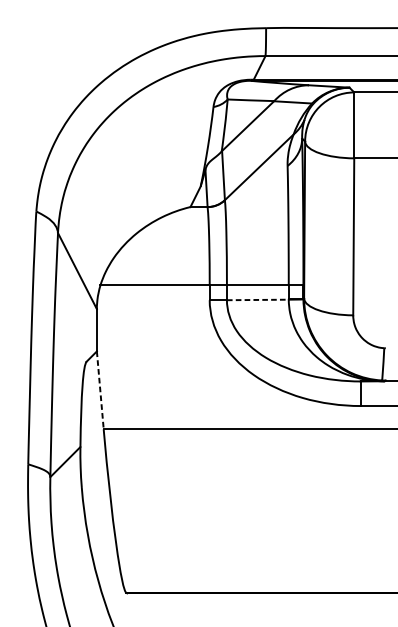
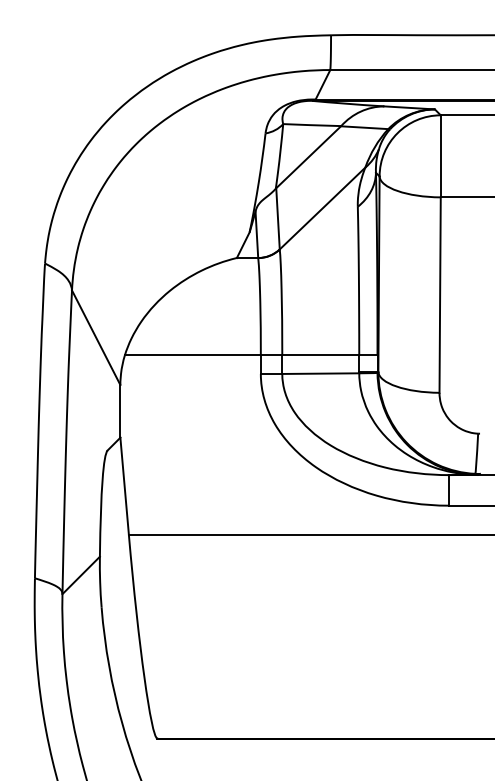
line: (258, 299) -> (321, 373), dashed -> solid
line: (100, 390) -> (124, 486), dashed -> solid

